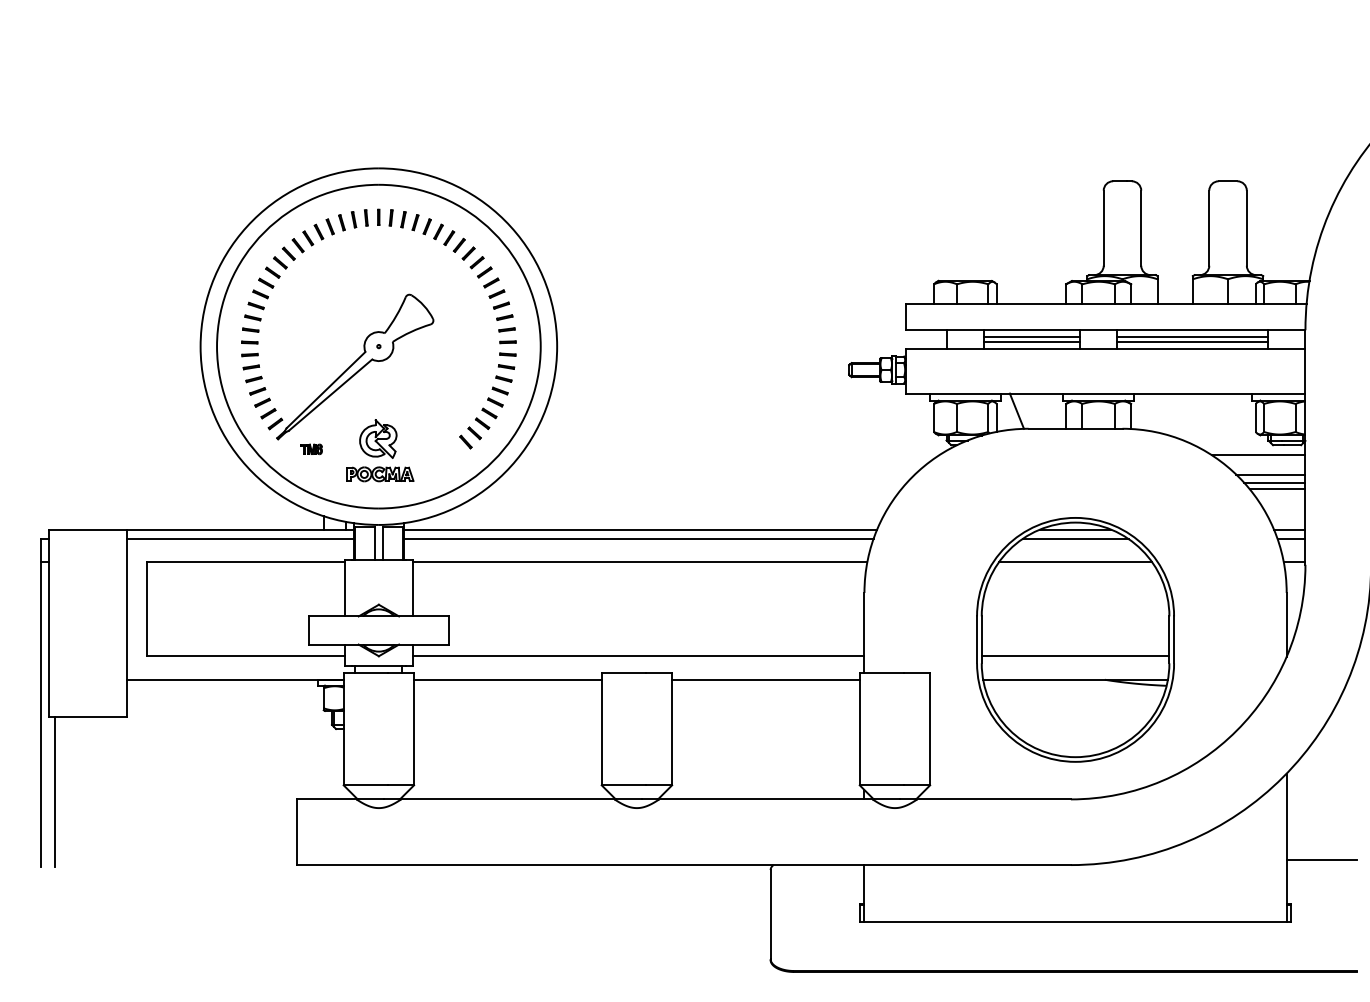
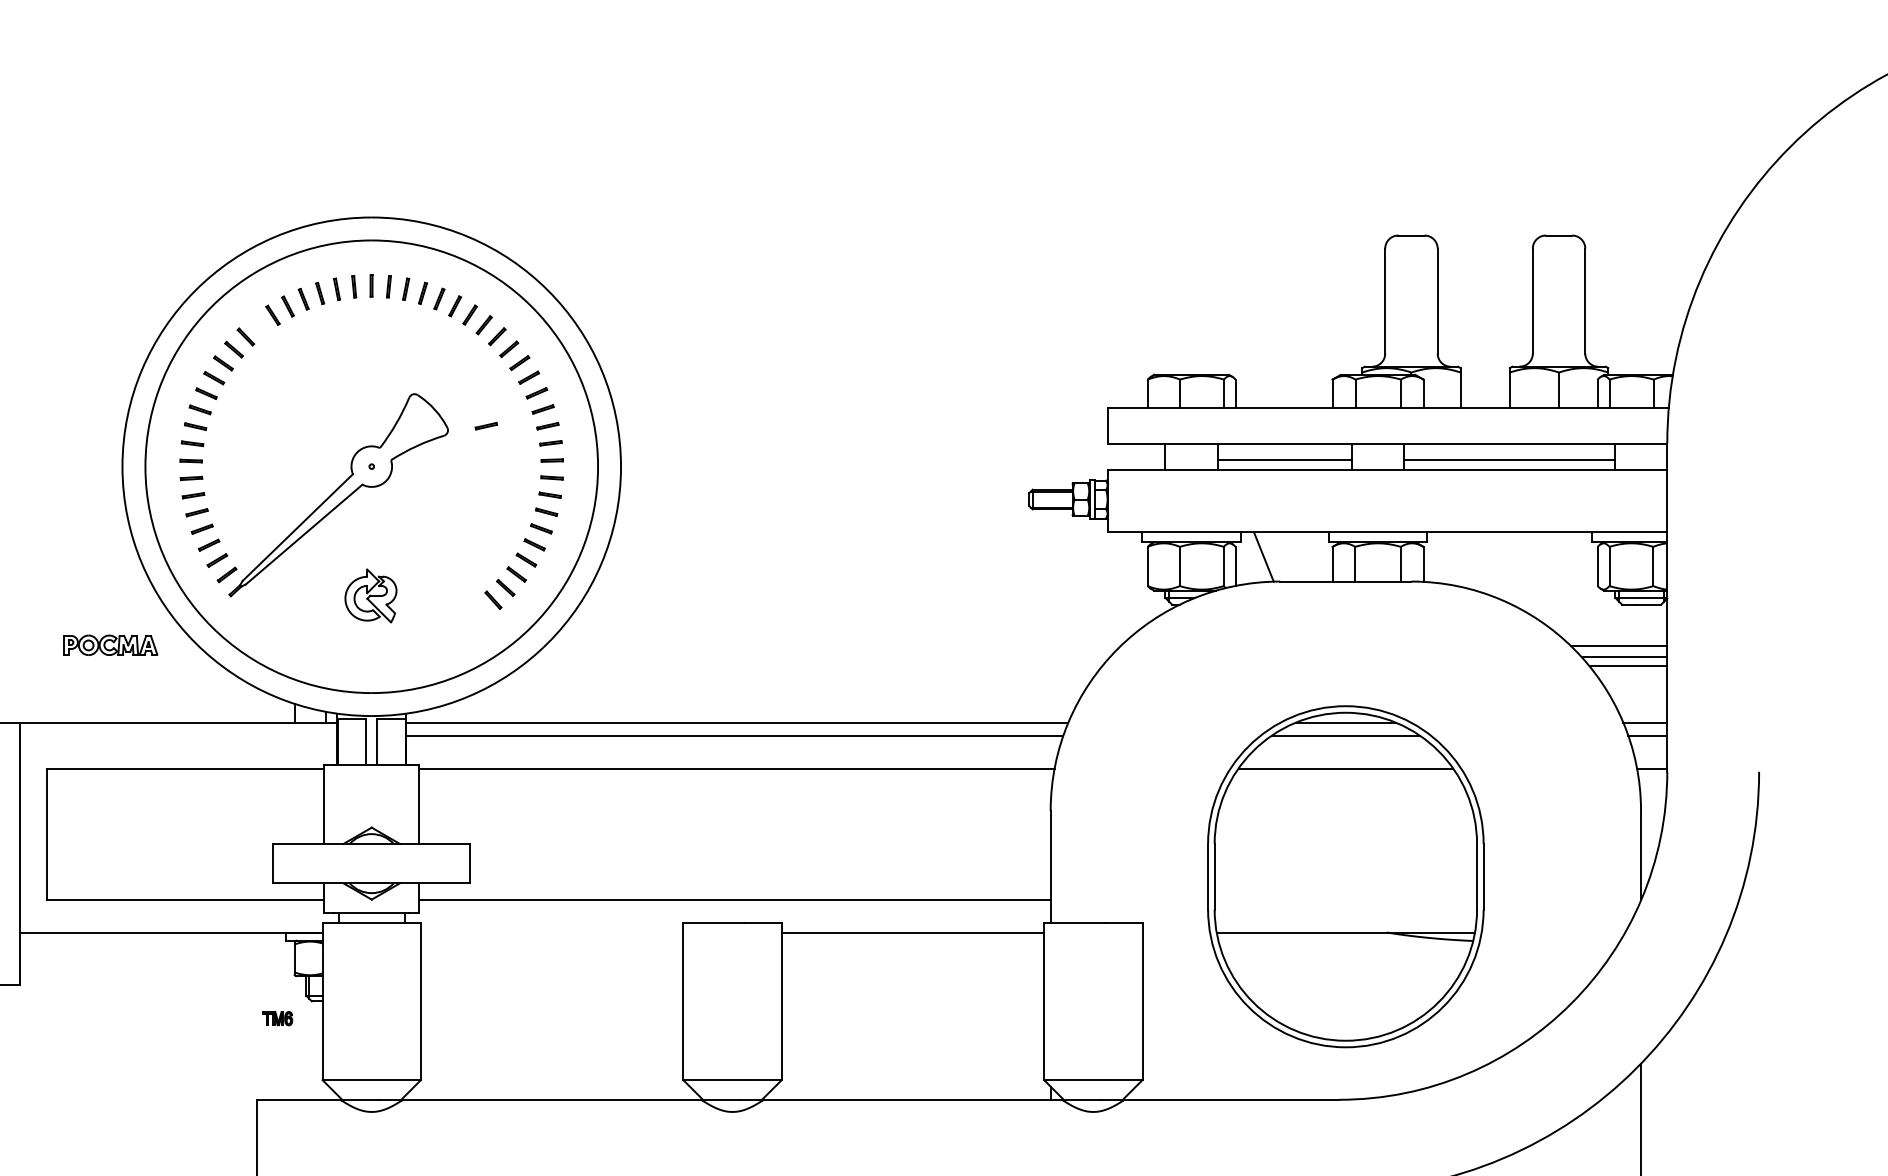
part: (297, 245) -> (257, 325), removed
part: (460, 317) -> (485, 425), added
line: (1031, 337) -> (1284, 453), removed
line: (1192, 337) -> (1509, 453), removed
part: (311, 449) -> (277, 1018), moved
line: (1258, 455) -> (1601, 618), removed
part: (380, 474) -> (111, 645), moved
line: (240, 539) -> (178, 736), removed
line: (1075, 656) -> (1345, 899), removed
line: (507, 679) -> (551, 932), removed

